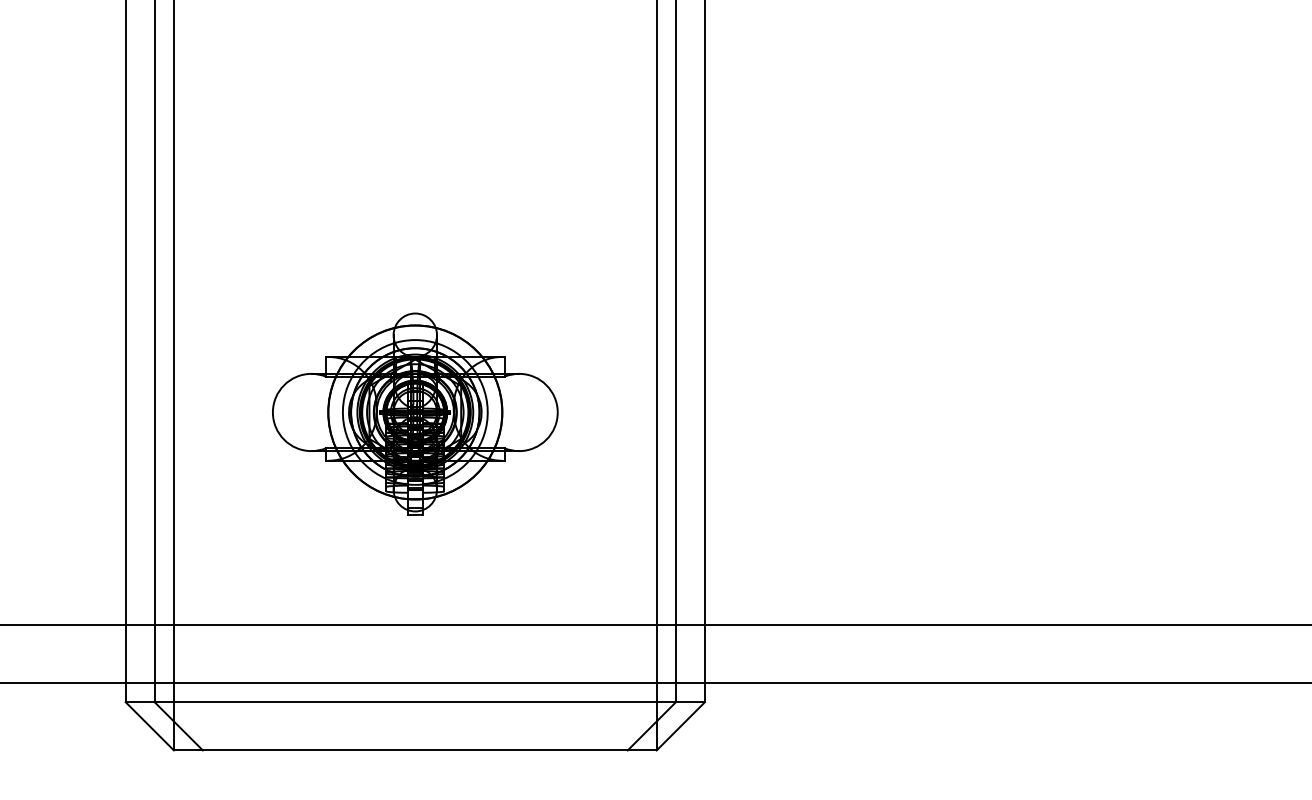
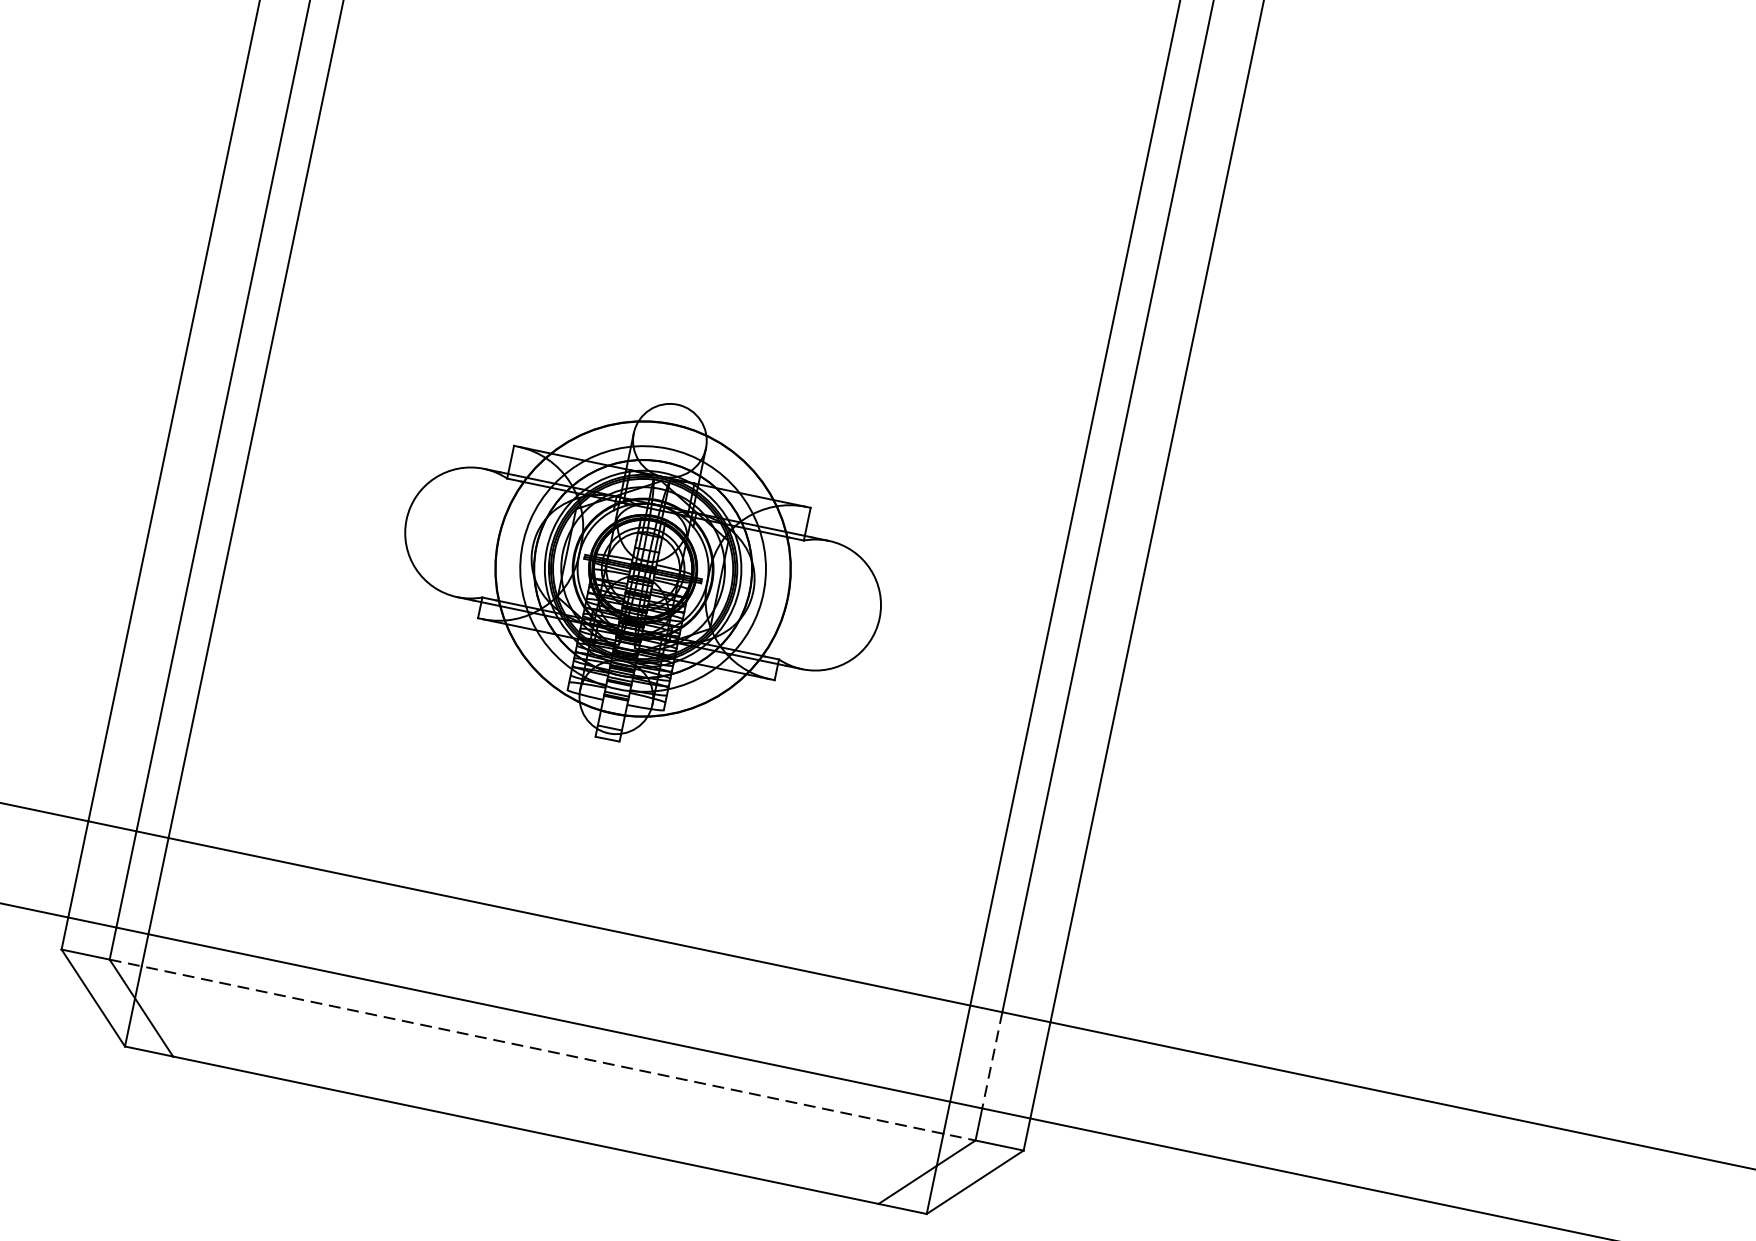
line: (676, 653) -> (993, 1059), solid -> dashed
line: (415, 702) -> (542, 1050), solid -> dashed

